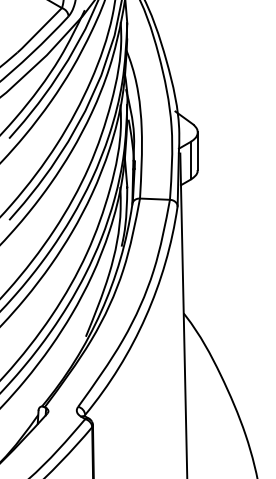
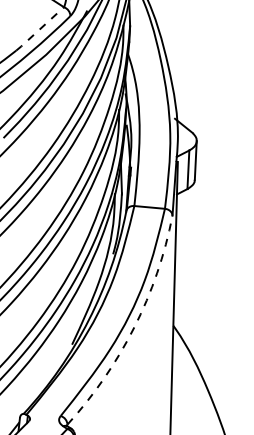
line: (39, 30) -> (39, 29), solid -> dashed
arc: (145, 316) -> (134, 326), solid -> dashed

